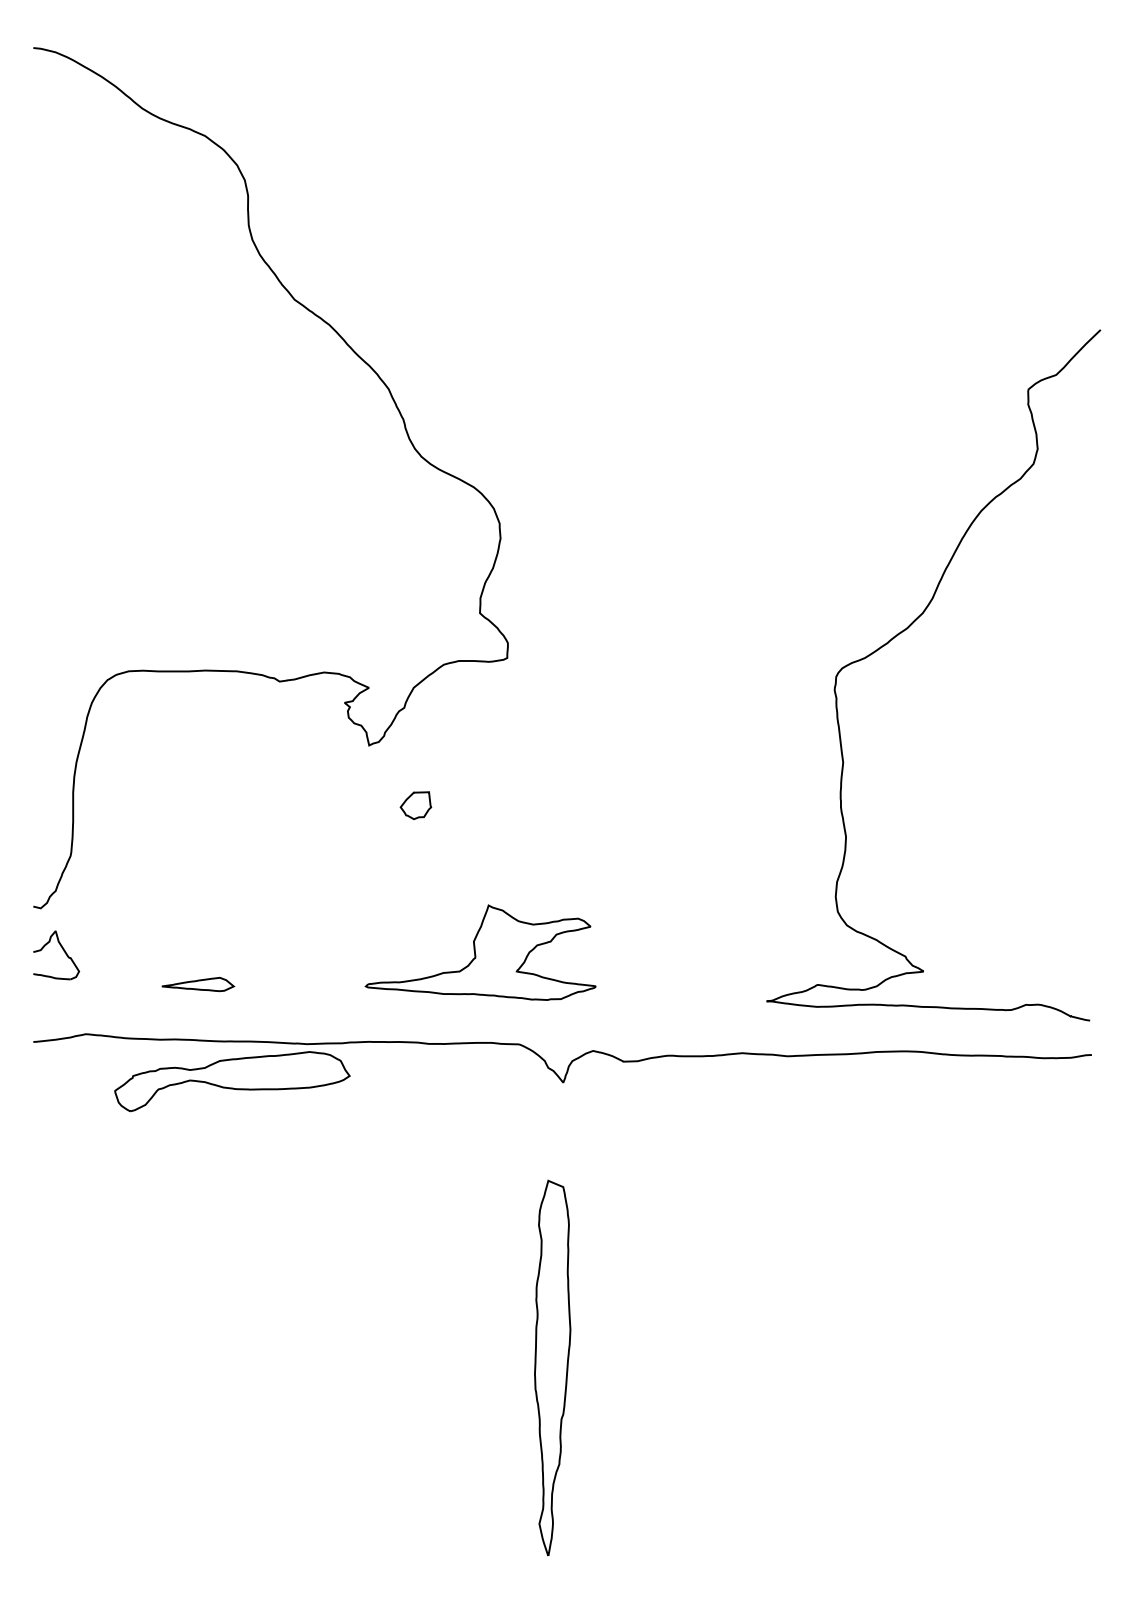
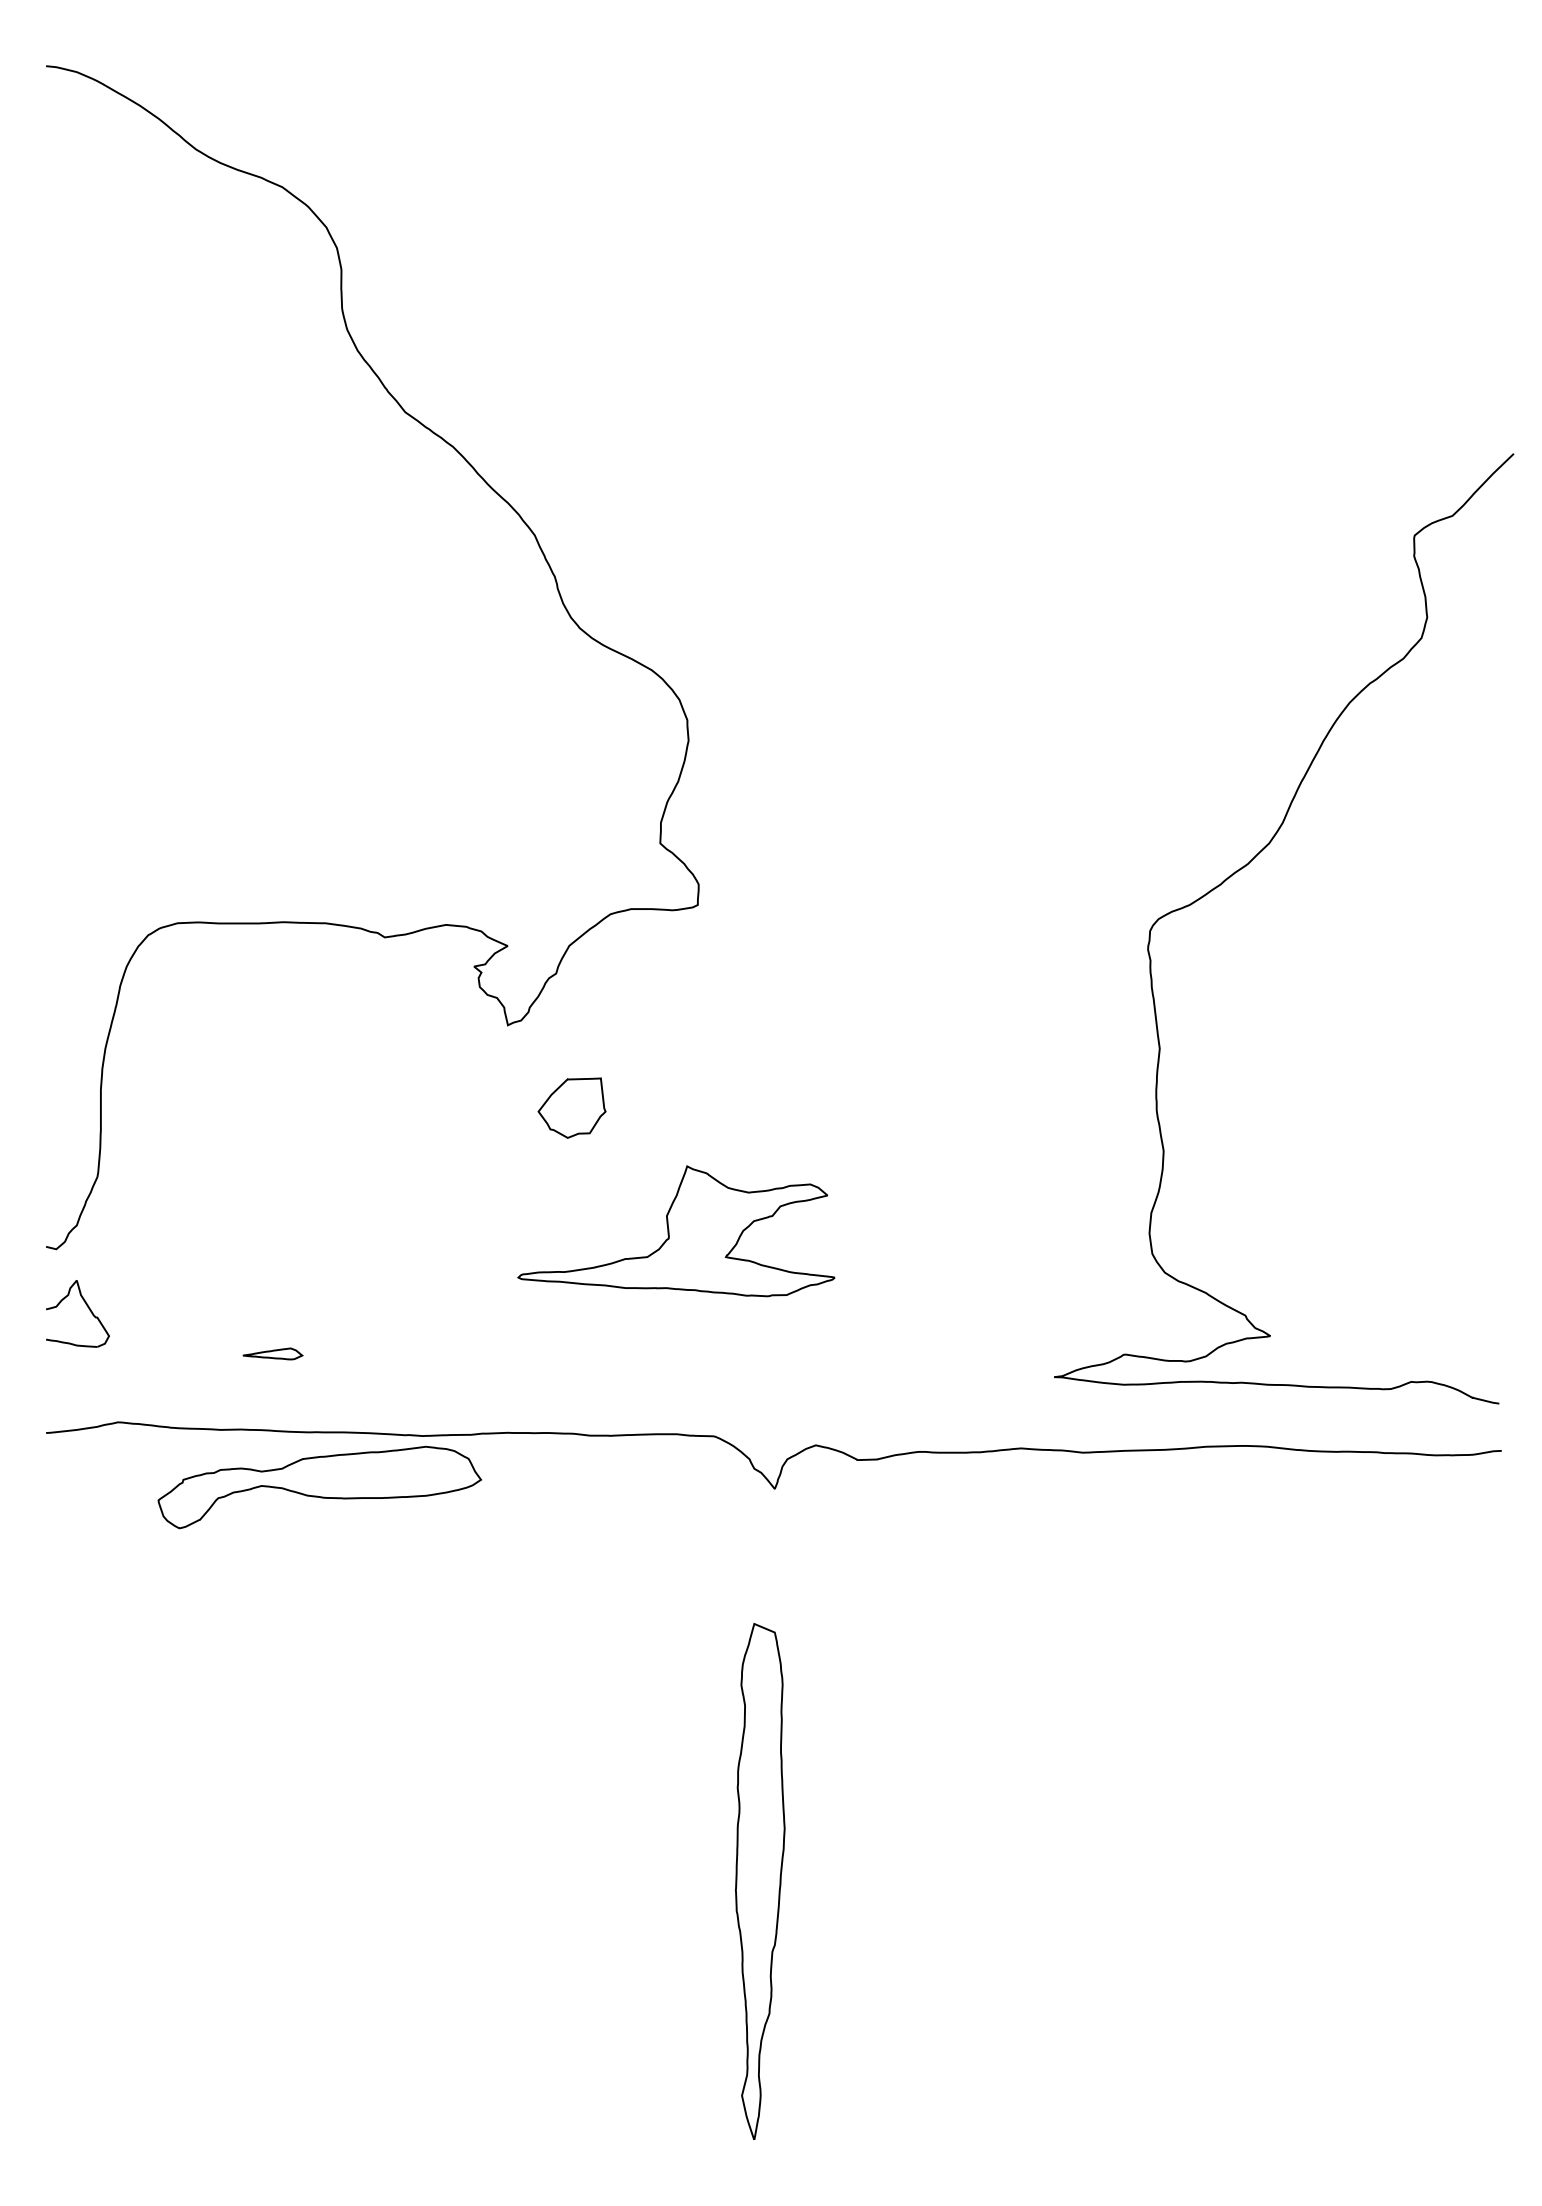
part: (416, 805) -> (572, 1107), size x1.6
part: (480, 952) -> (676, 1231), moved
part: (197, 984) -> (272, 1353), size x0.6

